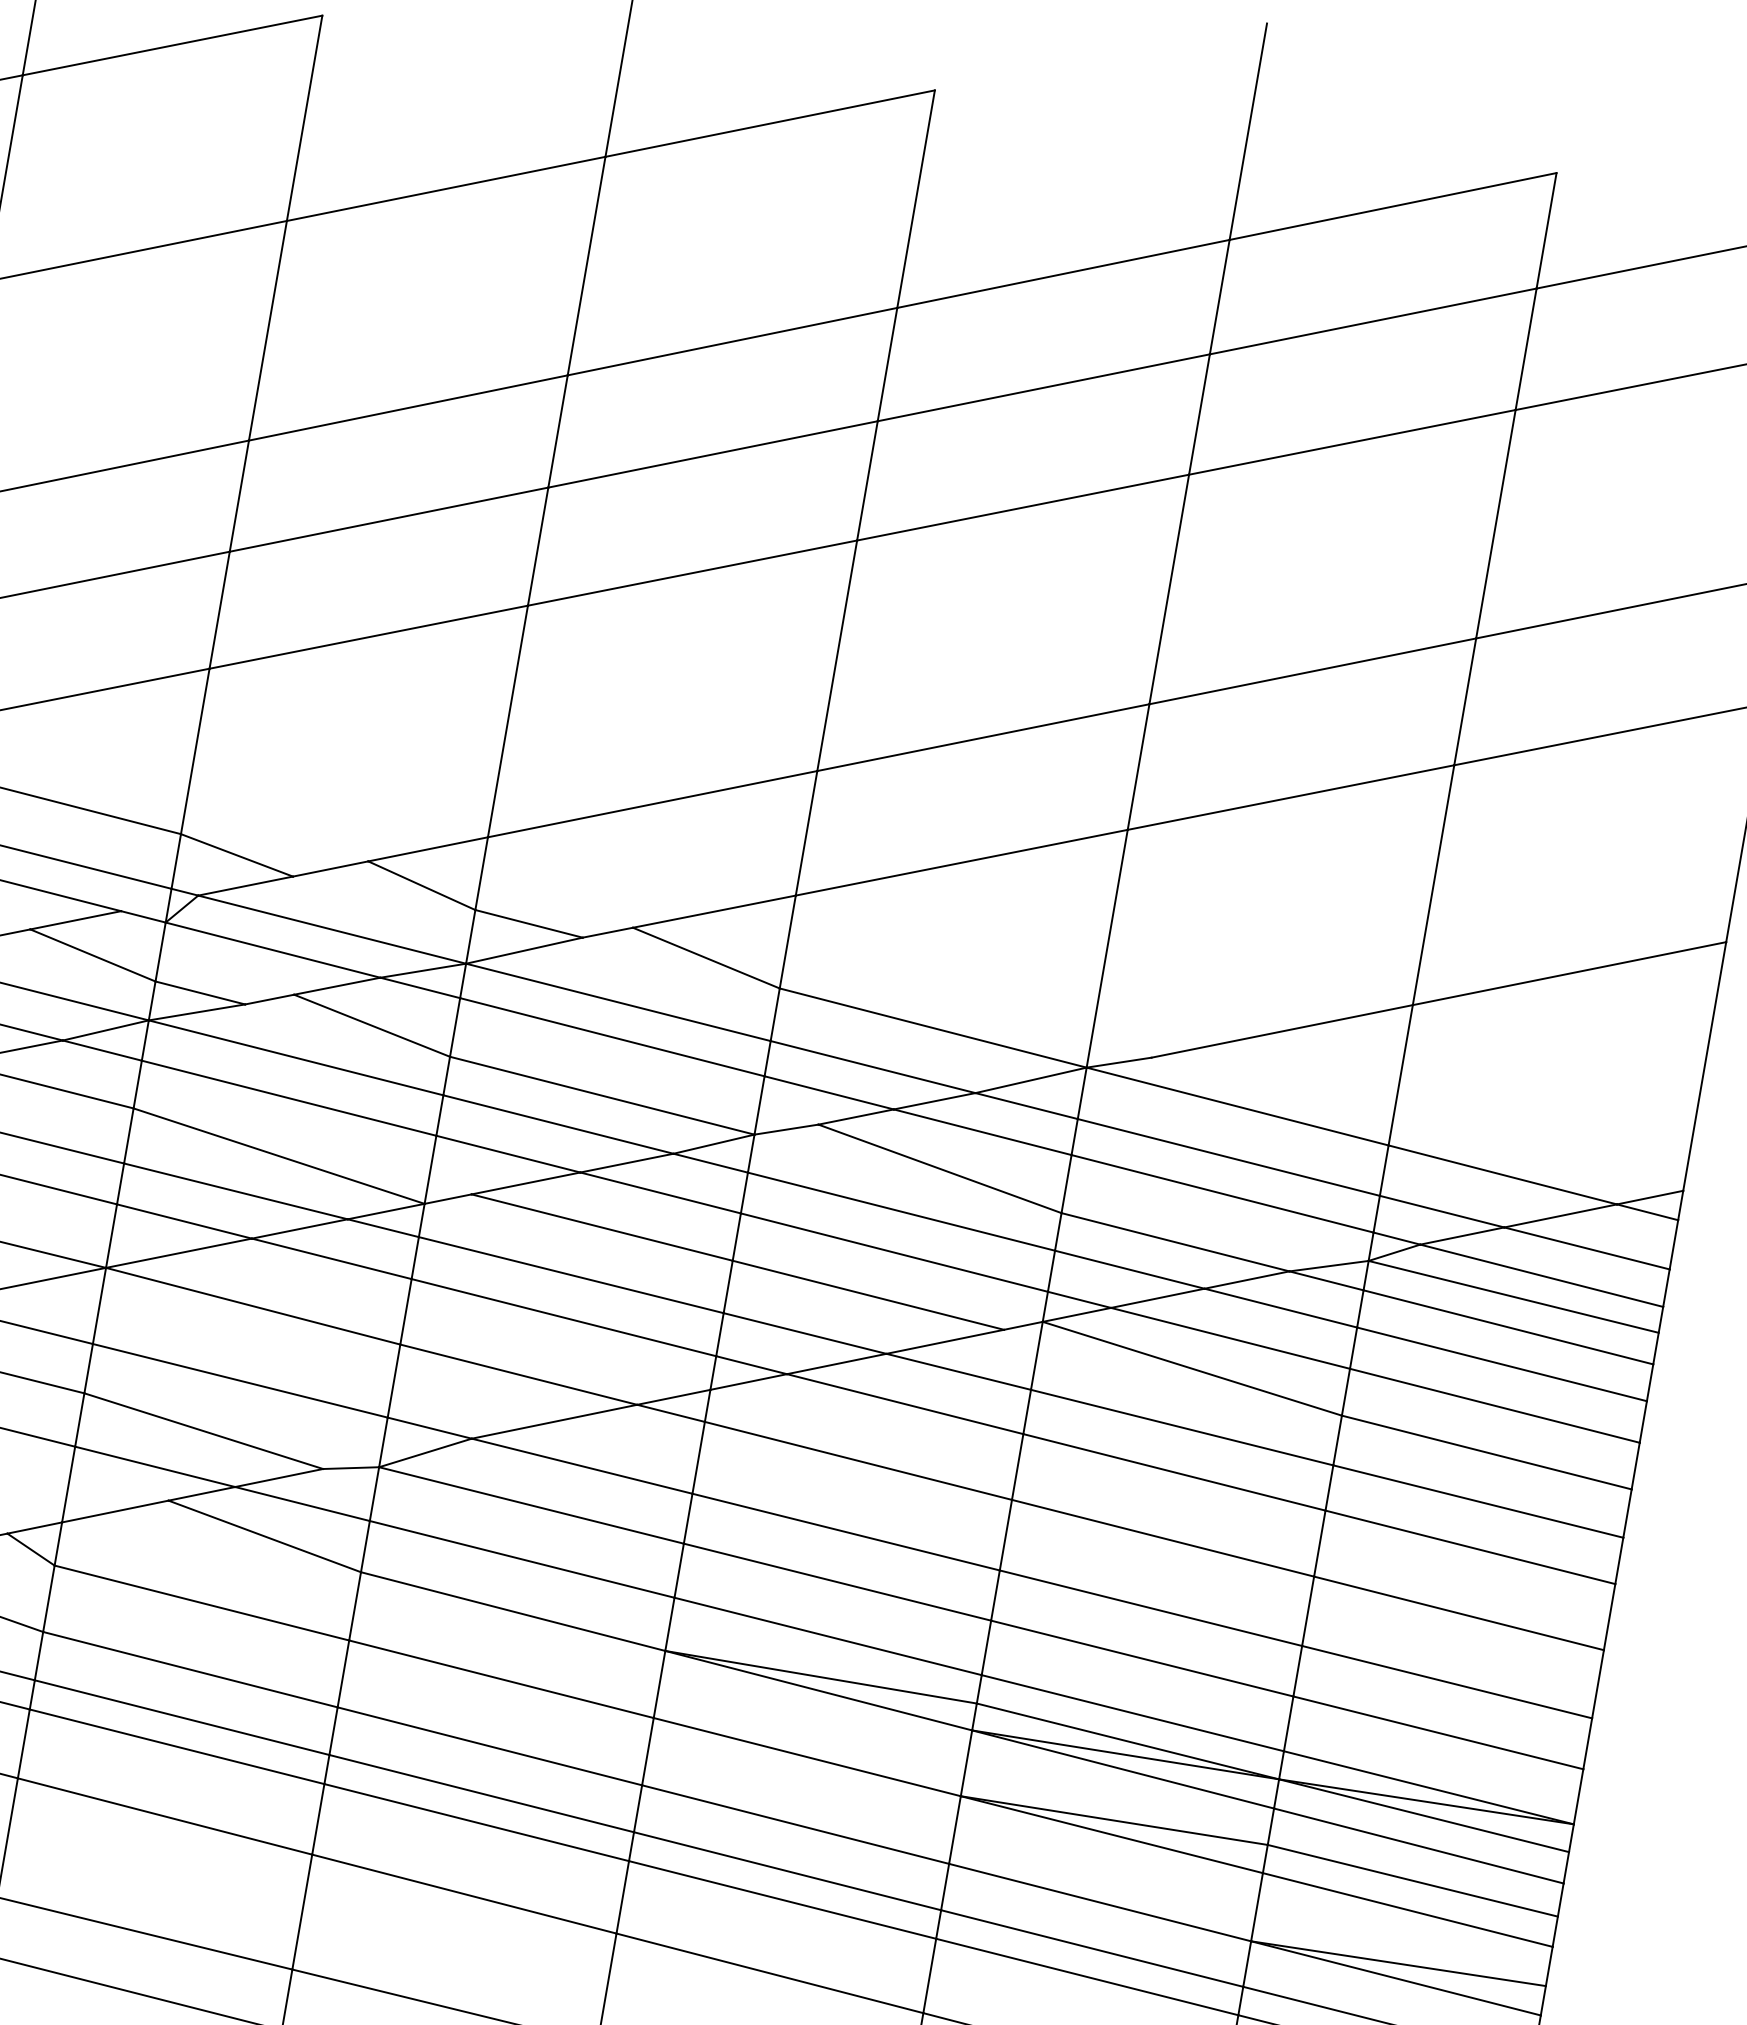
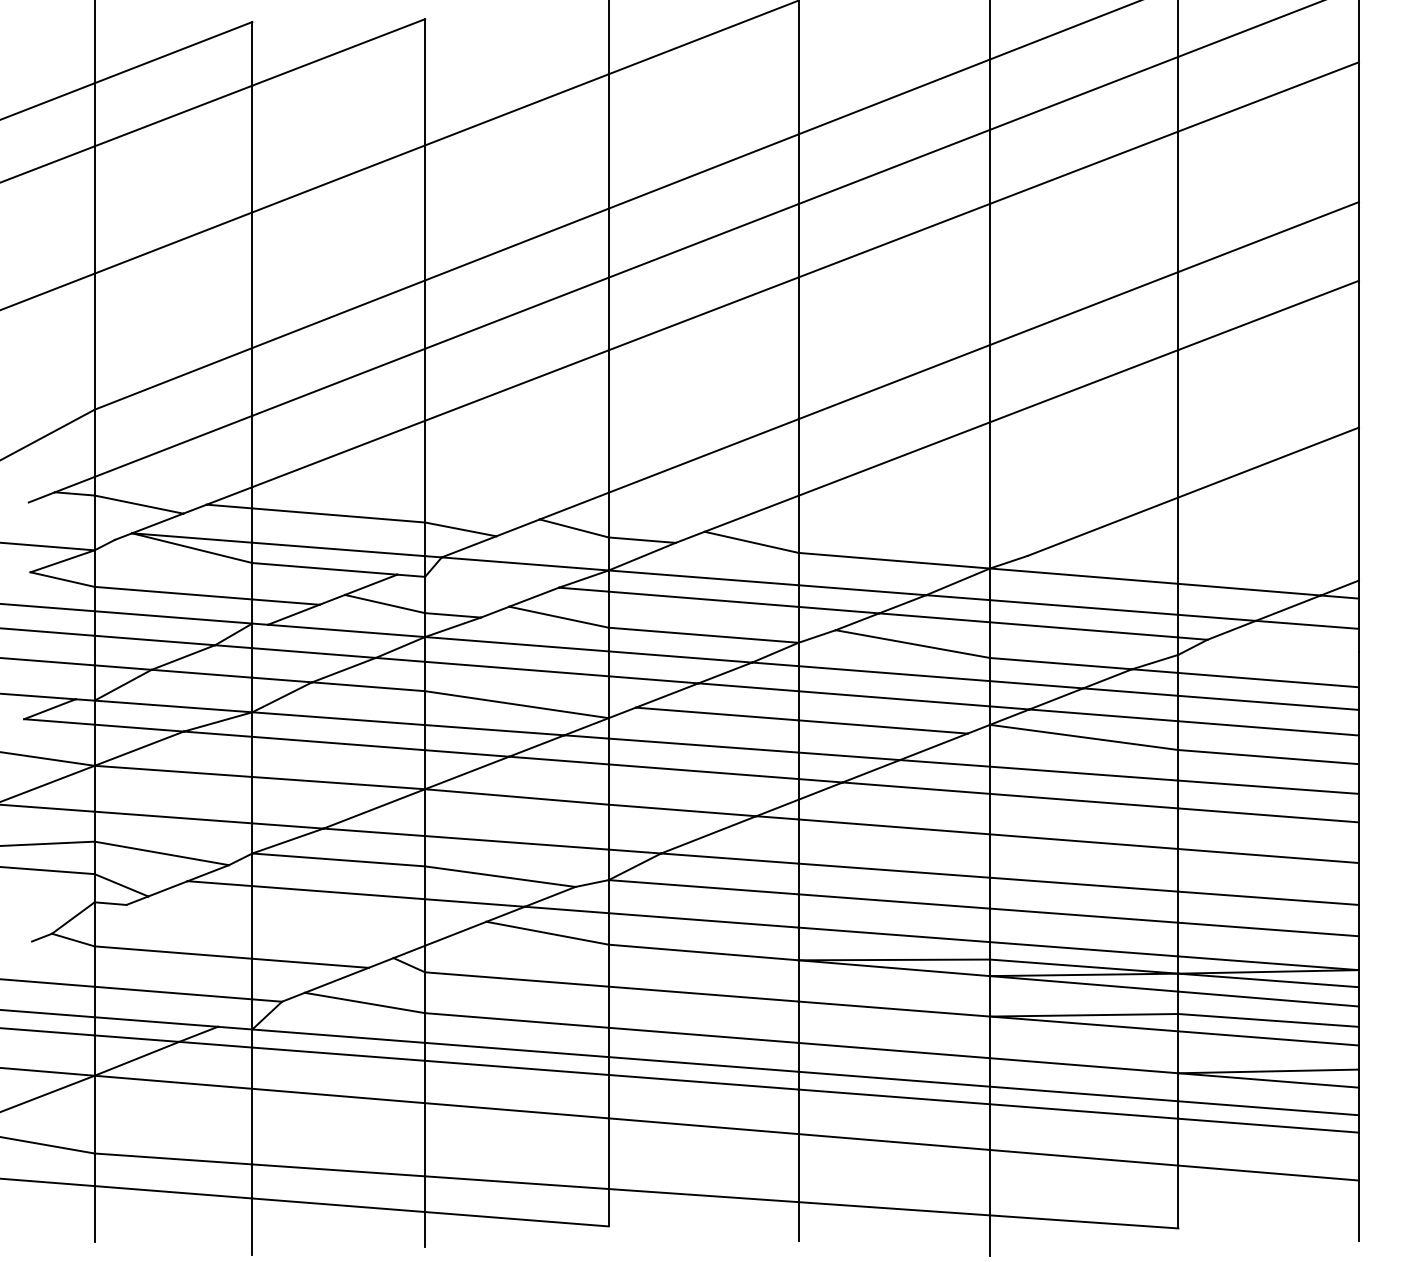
line: (273, 948) -> (492, 581), removed
line: (1540, 1274) -> (1282, 645), removed
line: (1513, 1295) -> (1268, 660), removed

